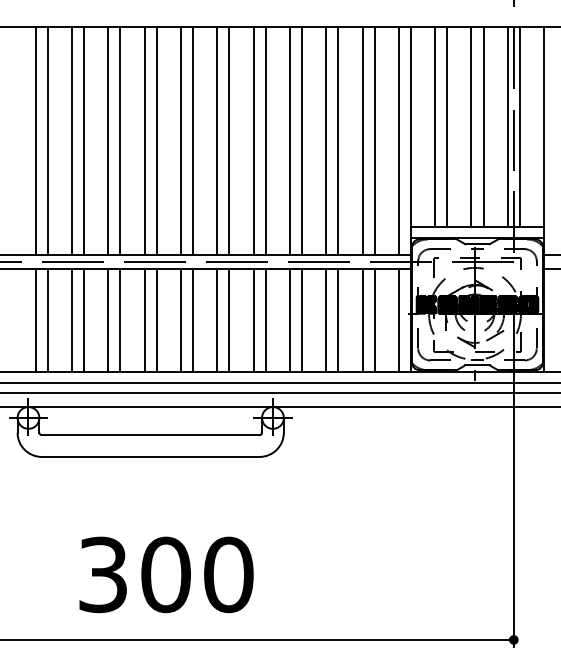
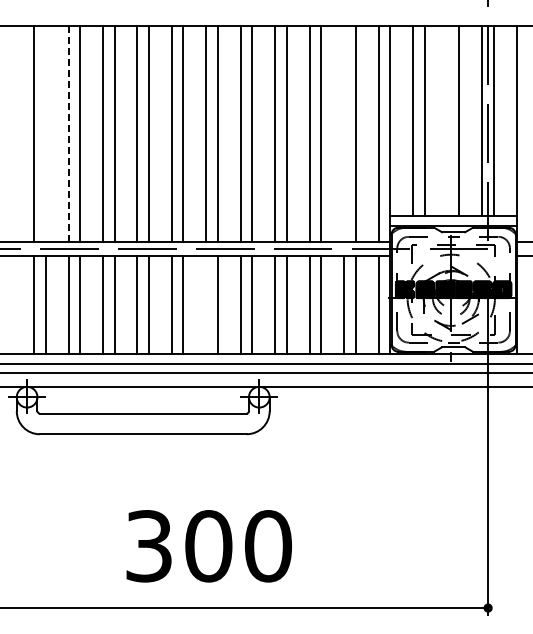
line: (471, 126) -> (447, 120), removed
line: (47, 140) -> (45, 133), removed
line: (72, 140) -> (68, 133), solid -> dashed
line: (362, 140) -> (344, 133), removed
line: (217, 320) -> (206, 304), removed
text: (165, 575) -> (208, 546), moved

